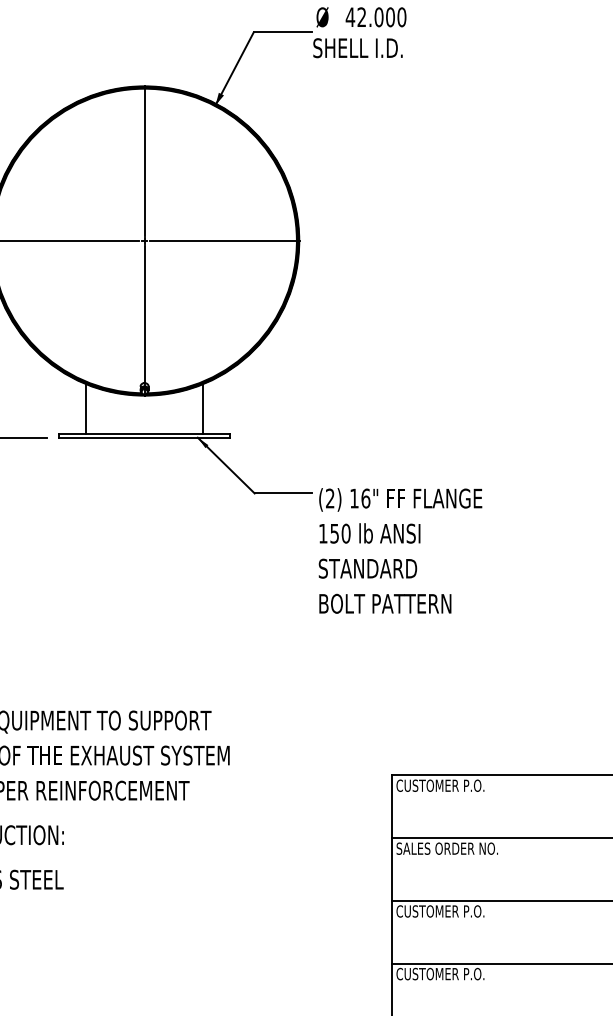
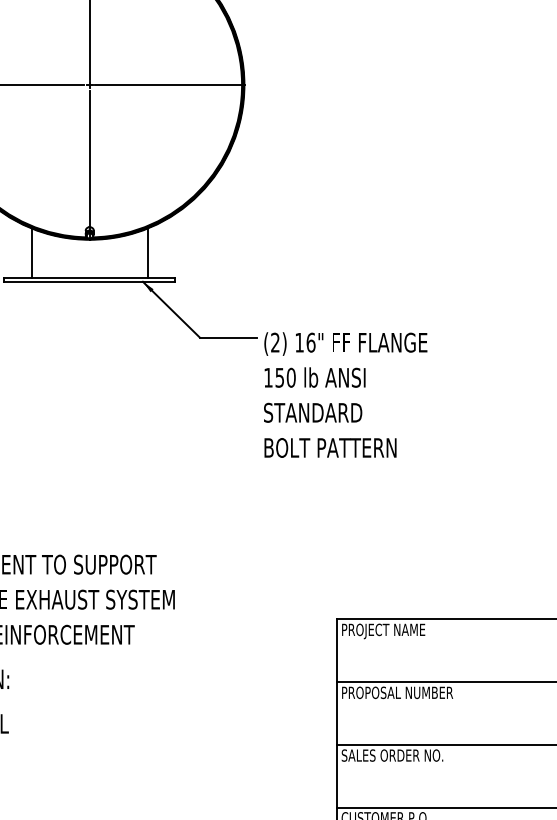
text: (440, 787) -> (385, 631), CUSTOMER P.O. -> PROJECT NAME
text: (451, 848) -> (396, 692), SALES ORDER NO. -> PROPOSAL NUMBER
text: (446, 911) -> (391, 755), CUSTOMER P.O. -> SALES ORDER NO.

